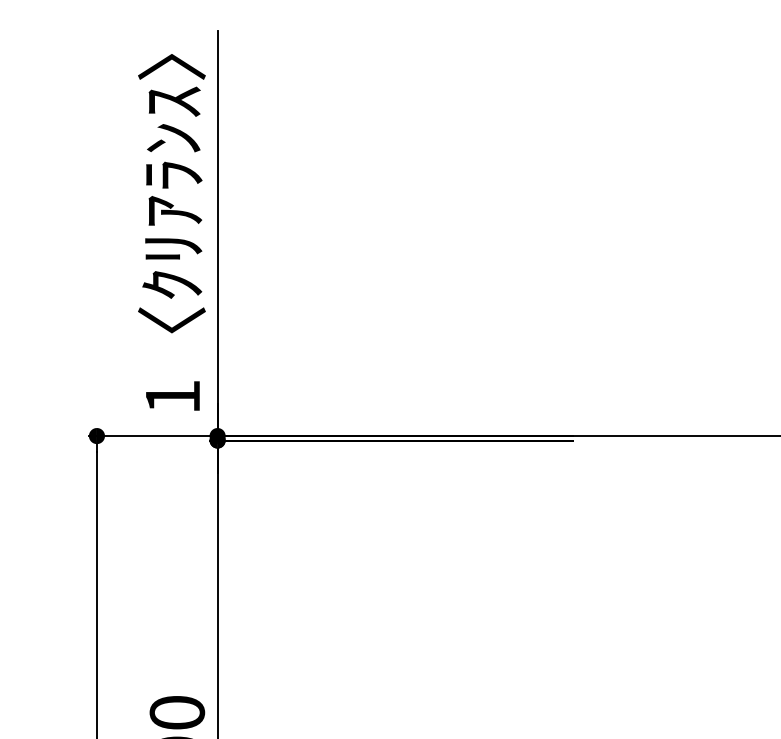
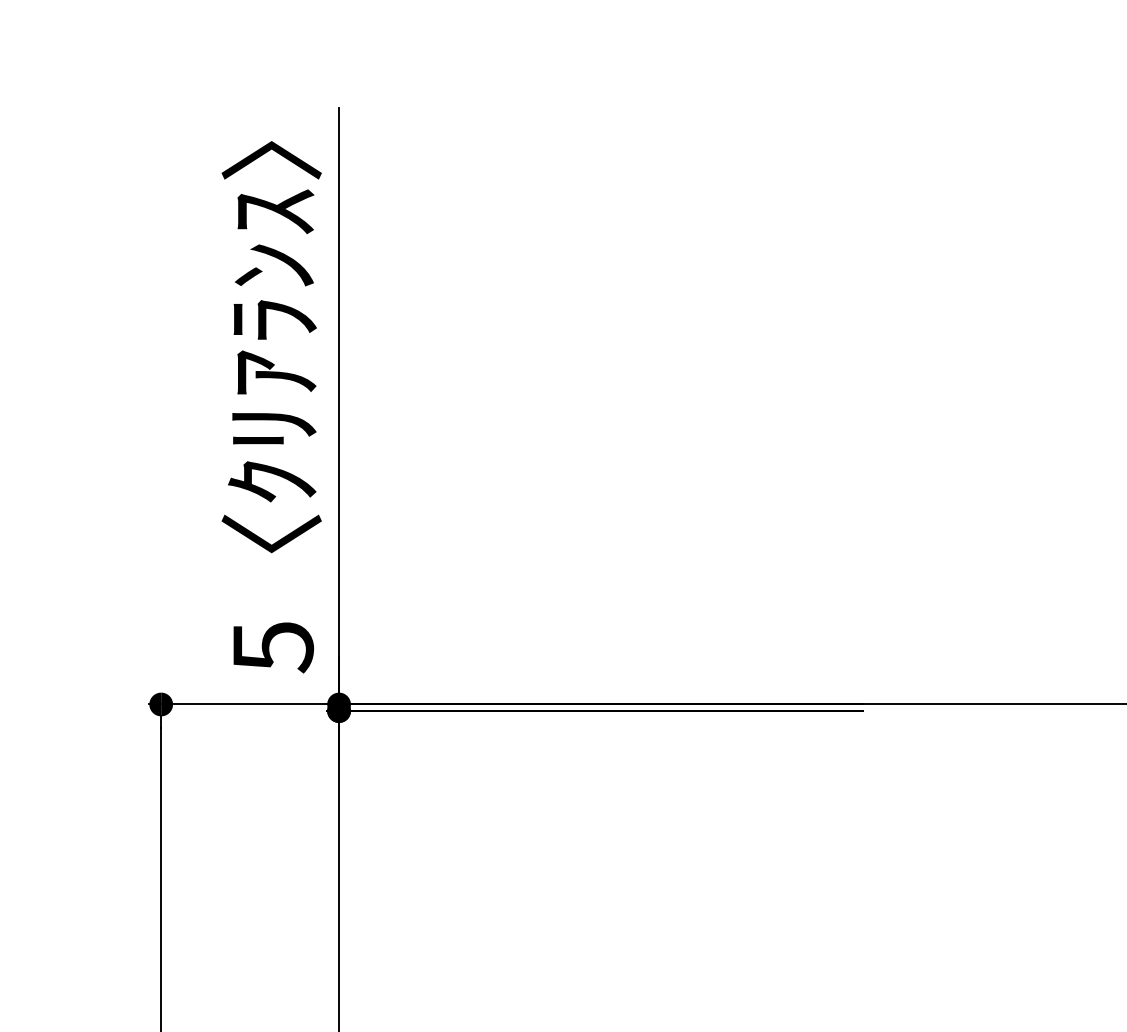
text: (173, 397) -> (274, 647), 1 -> 5

